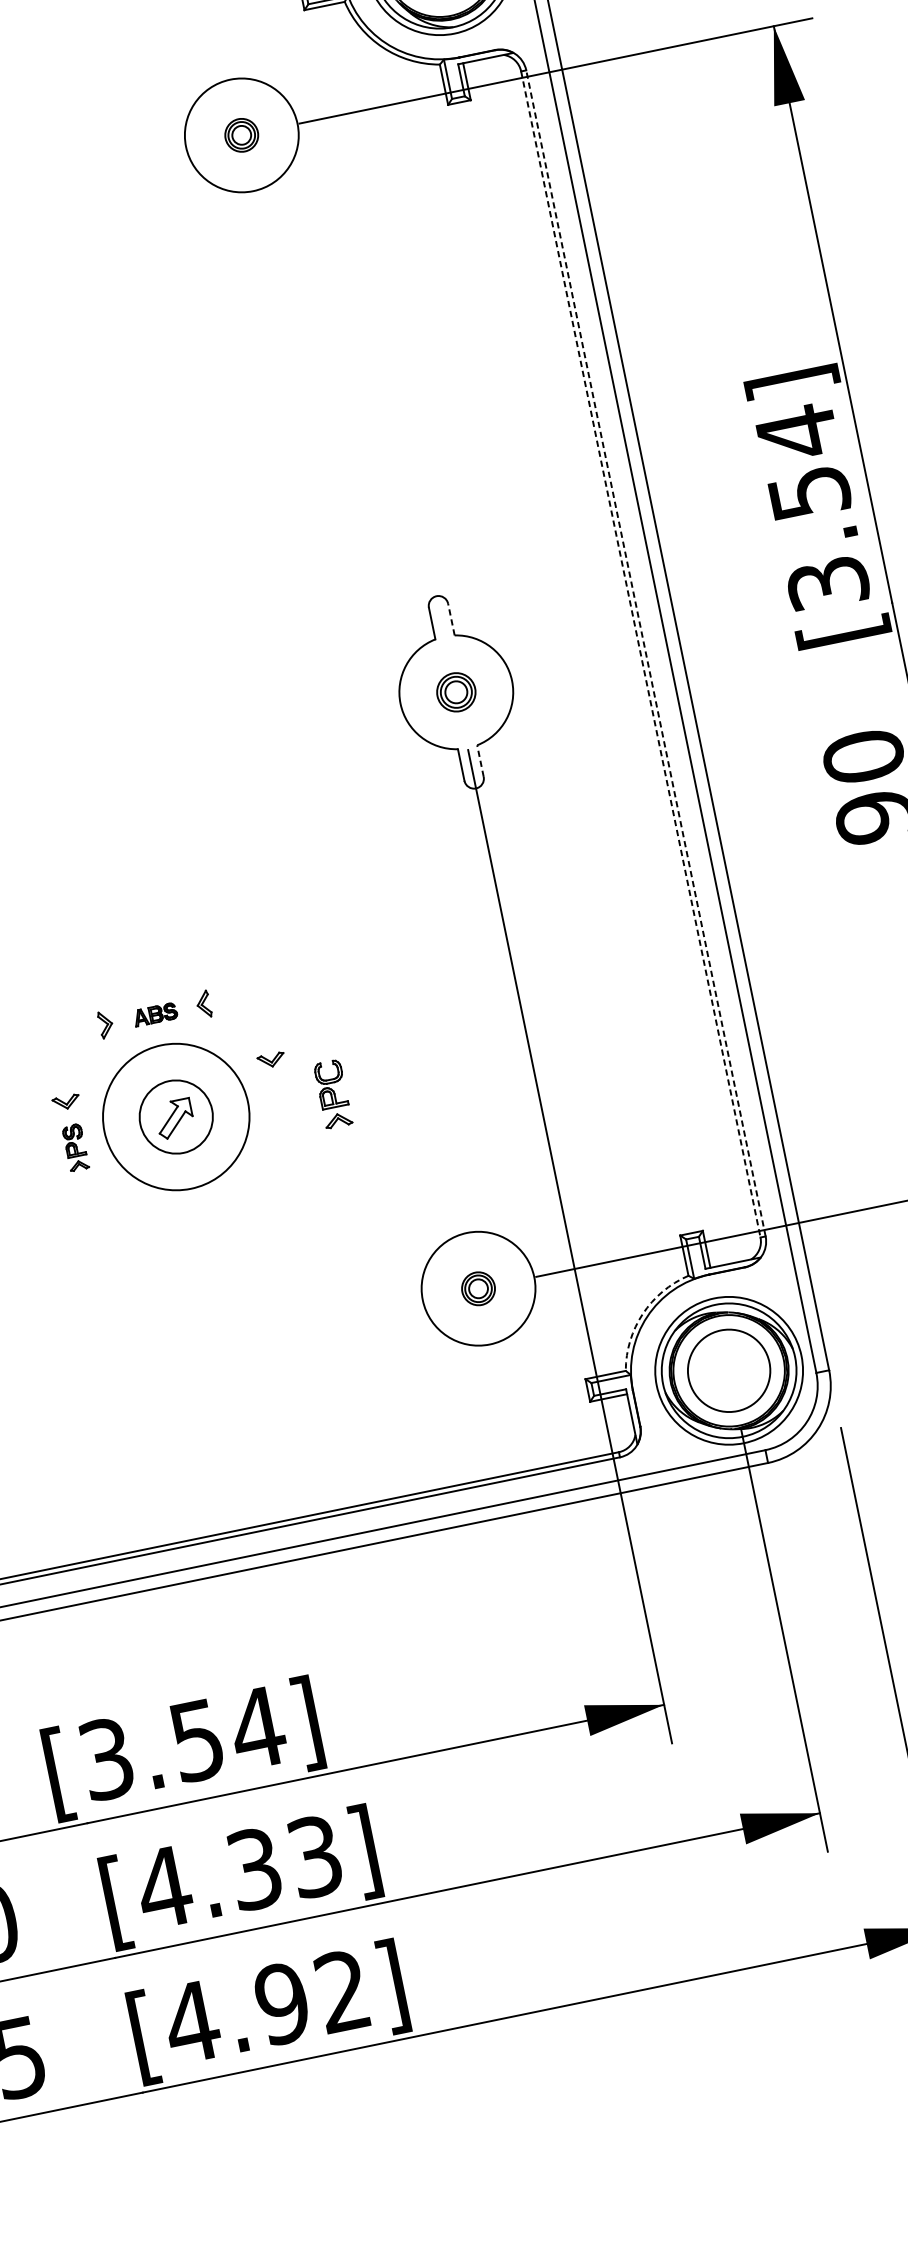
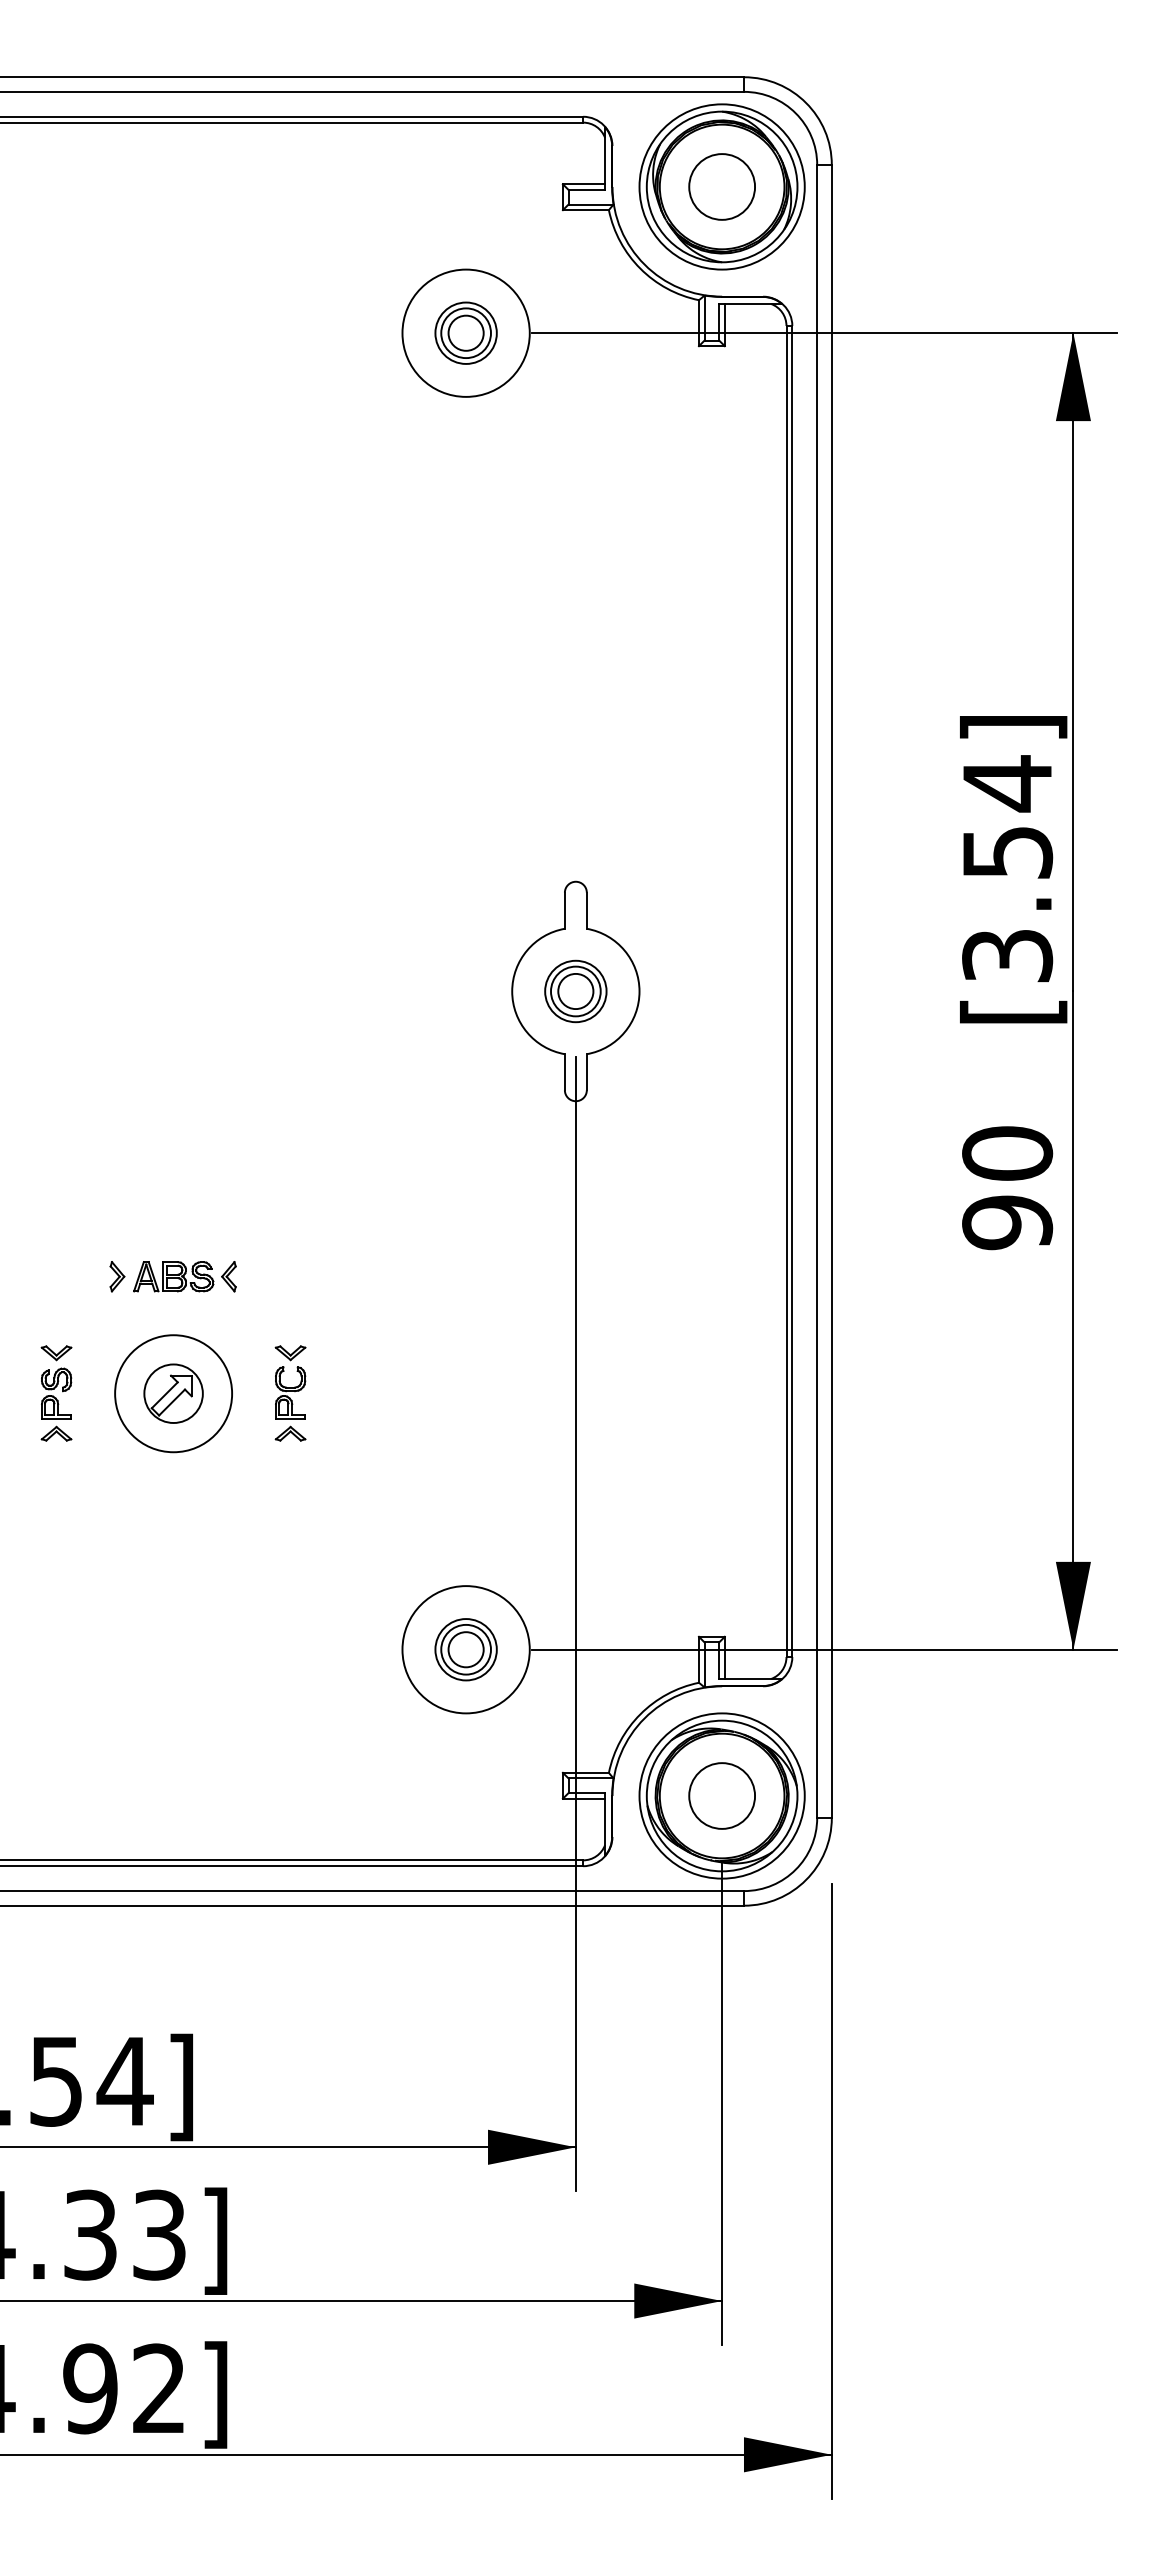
part: (241, 134) -> (465, 332), size x1.67
line: (451, 619) -> (586, 910), dashed -> solid
line: (646, 653) -> (792, 991), dashed -> solid
line: (640, 654) -> (786, 991), dashed -> solid
part: (456, 692) -> (575, 991), size x1.43
line: (480, 760) -> (586, 1071), dashed -> solid
part: (155, 1014) -> (173, 1276), size x1.67
part: (332, 1093) -> (290, 1403), moved
circle: (176, 1116) -> (173, 1393), size x0.71
circle: (176, 1116) -> (173, 1393), size x0.71
part: (75, 1147) -> (56, 1404), size x1.43
part: (477, 1288) -> (465, 1649), size x1.67
arc: (642, 1314) -> (640, 1714), dashed -> solid
circle: (729, 1370) -> (722, 1795), size x0.71

